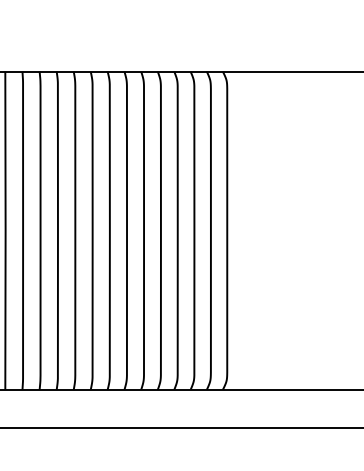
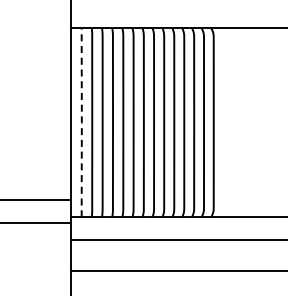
line: (5, 230) -> (81, 122), solid -> dashed

